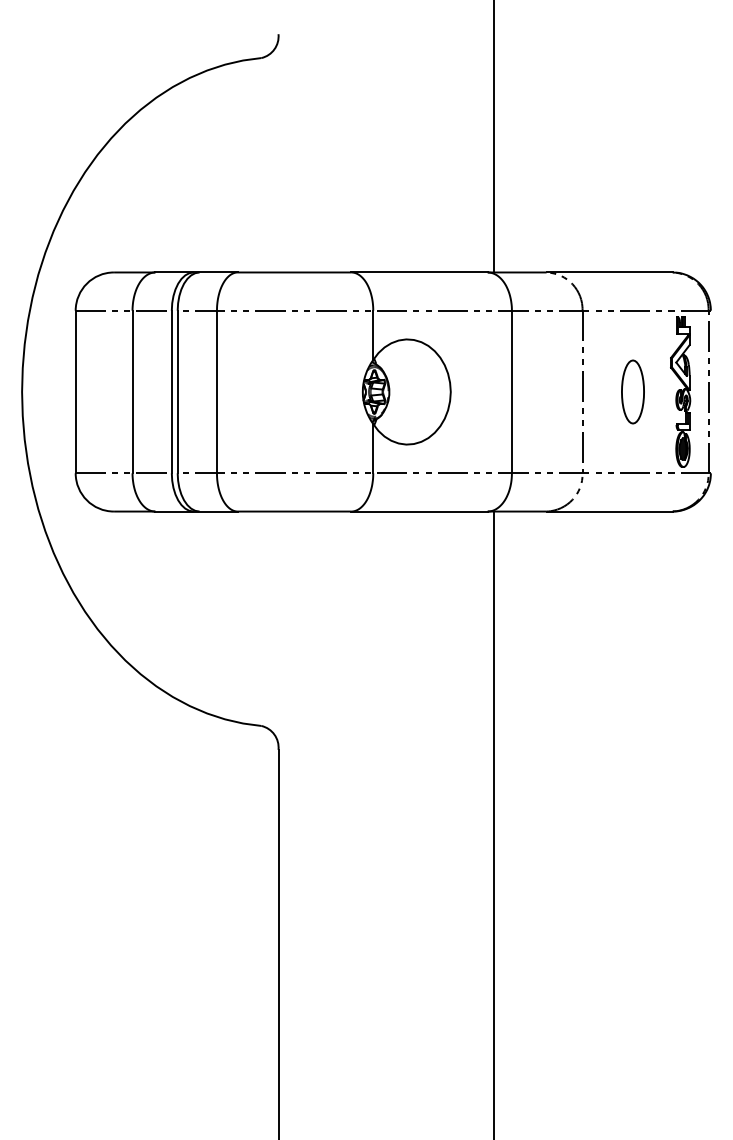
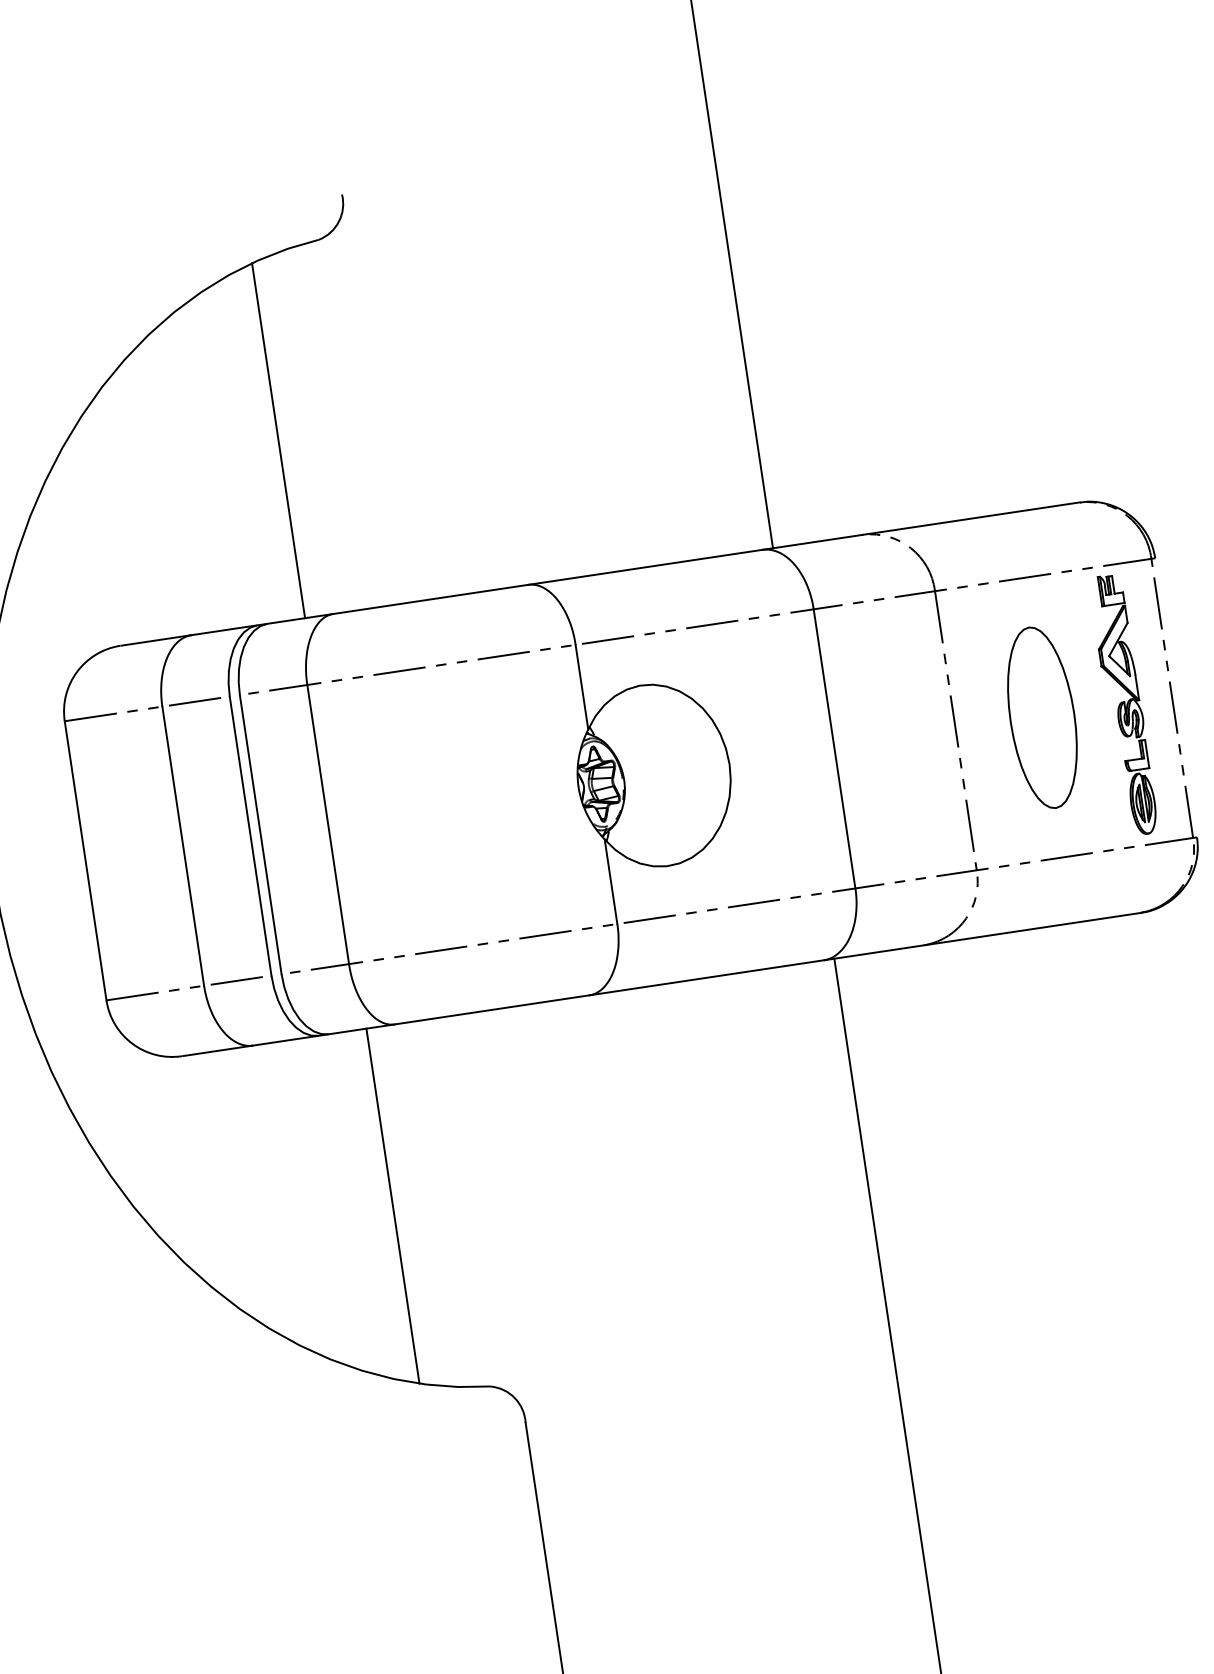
line: (221, 168) -> (278, 439), added
part: (632, 391) -> (1041, 717), size x1.67
line: (221, 614) -> (393, 1205), added

